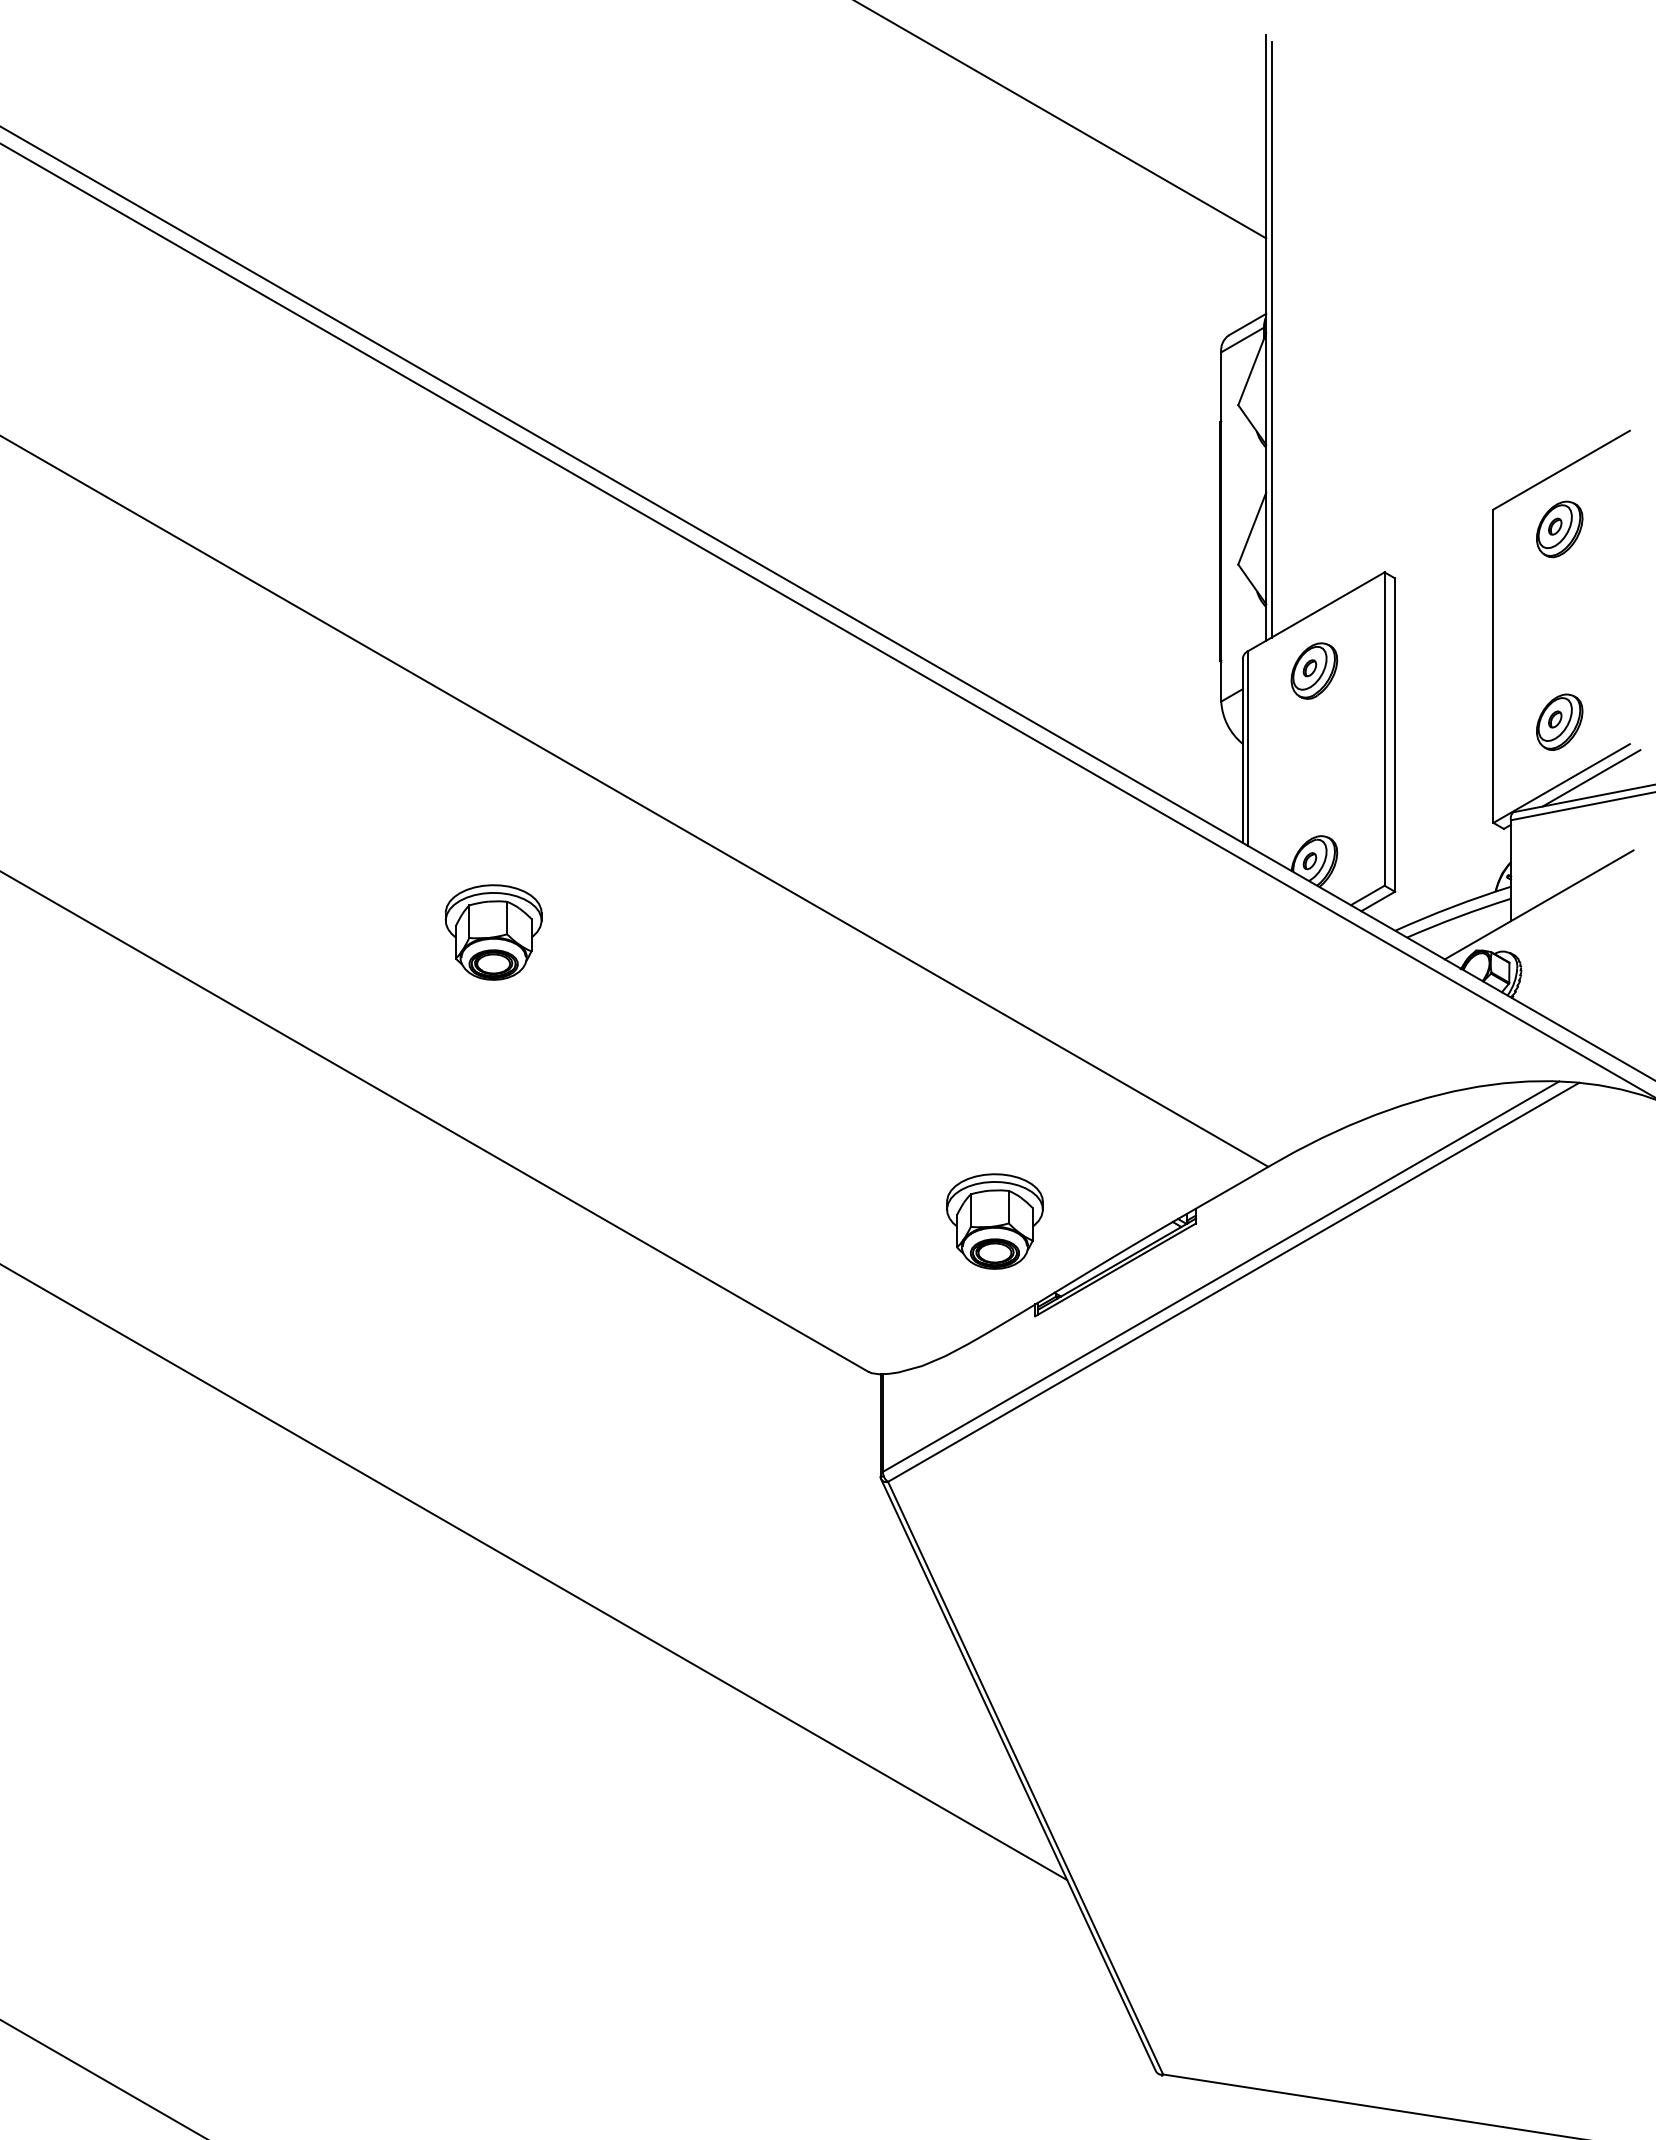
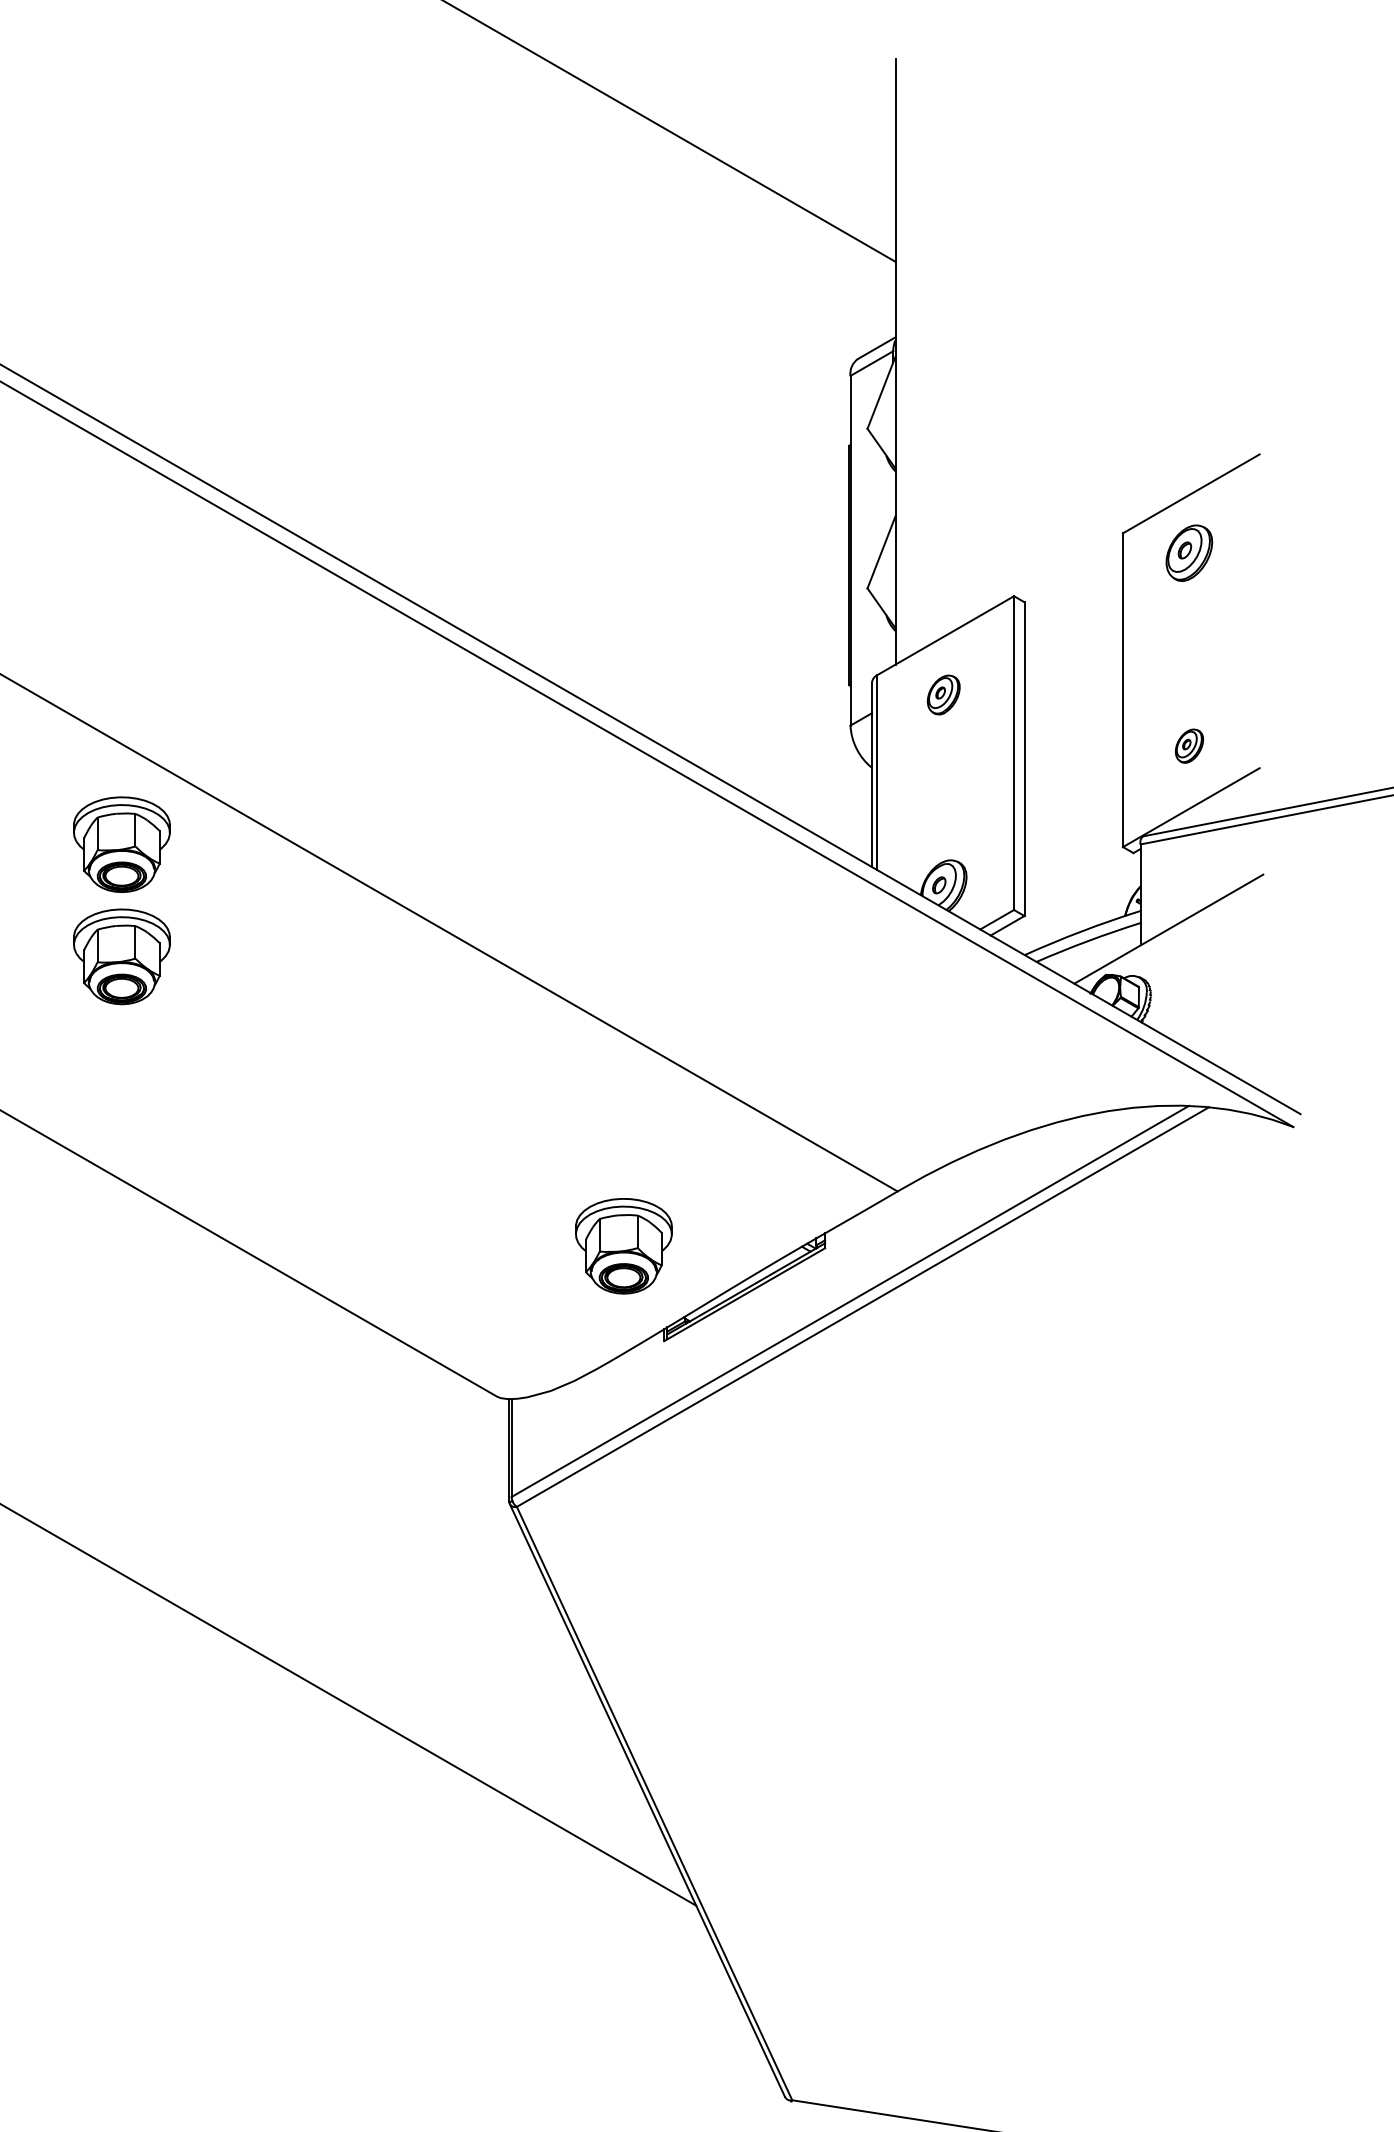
line: (1271, 339) -> (900, 363), removed
part: (1314, 670) -> (943, 694), size x0.7
part: (1559, 721) -> (1189, 745), size x0.6
line: (1591, 778) -> (1221, 802), removed
part: (493, 820) -> (121, 844), added

